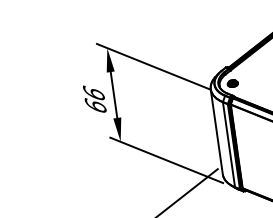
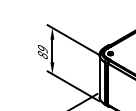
text: (94, 98) -> (42, 51), 66 -> 89

